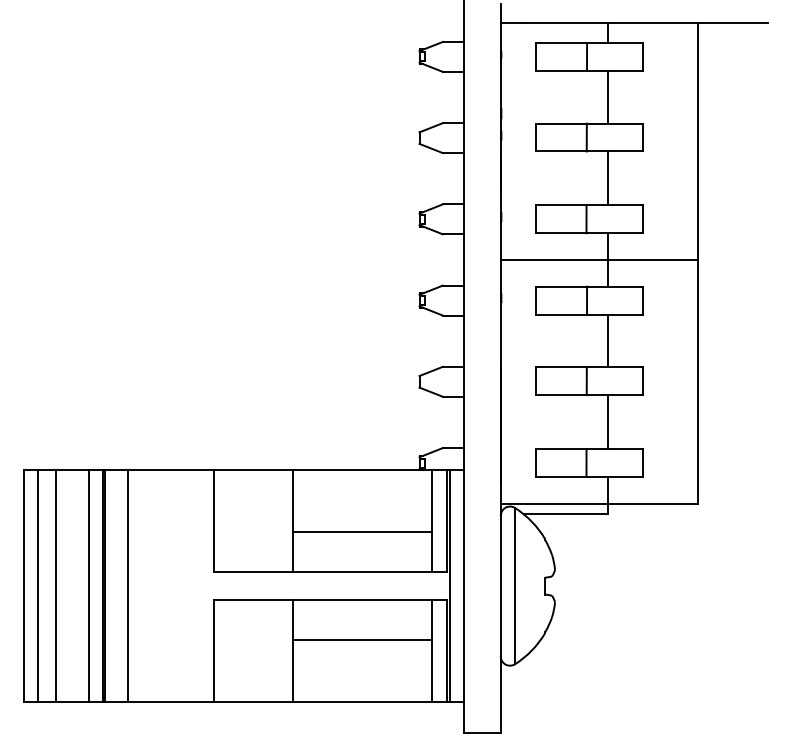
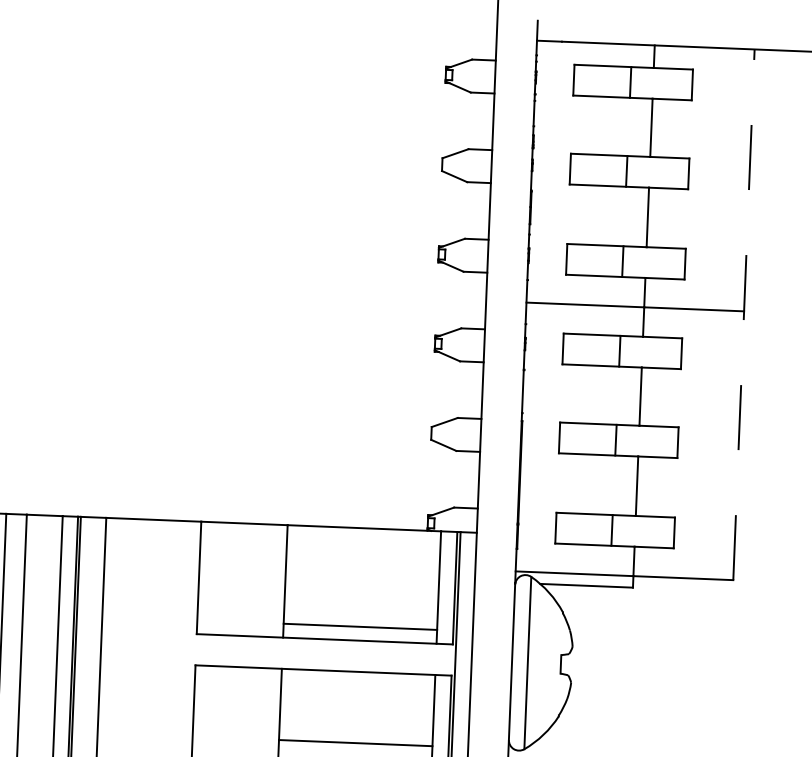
line: (698, 263) -> (744, 315), solid -> dashed
line: (361, 532) -> (359, 626), moved
line: (361, 639) -> (354, 742), moved

